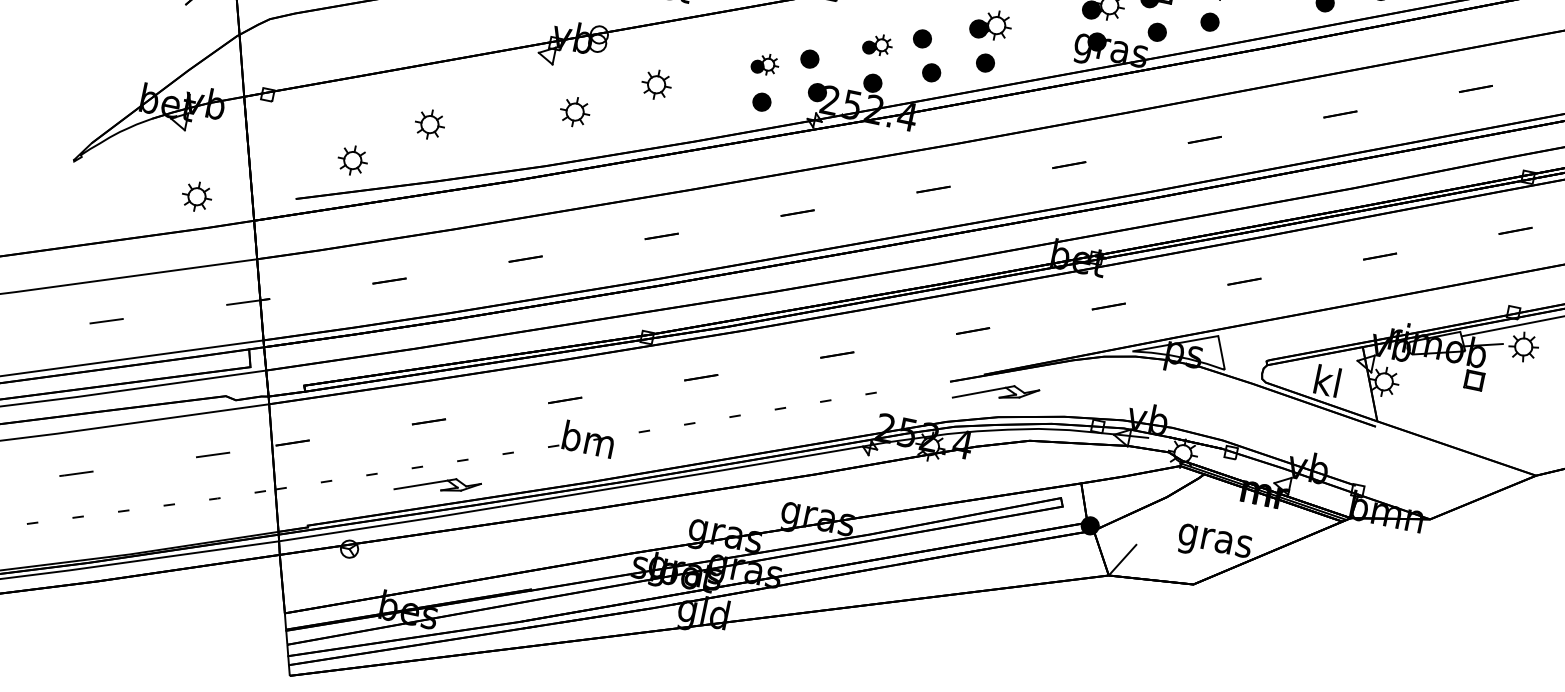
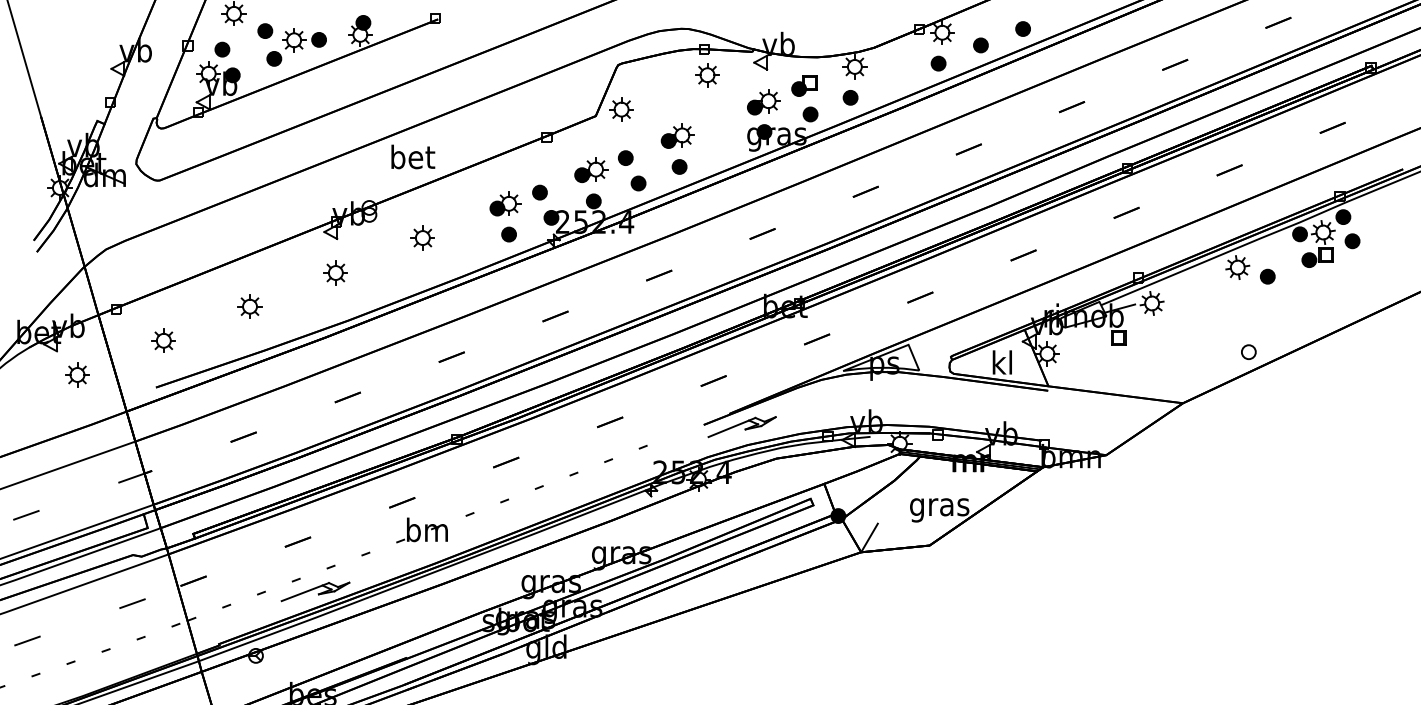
part: (877, 45) -> (591, 170), size x1.43
part: (765, 63) -> (505, 203), size x1.43
part: (574, 111) -> (335, 272), moved
part: (352, 160) -> (163, 340), moved
part: (197, 196) -> (77, 374), moved

